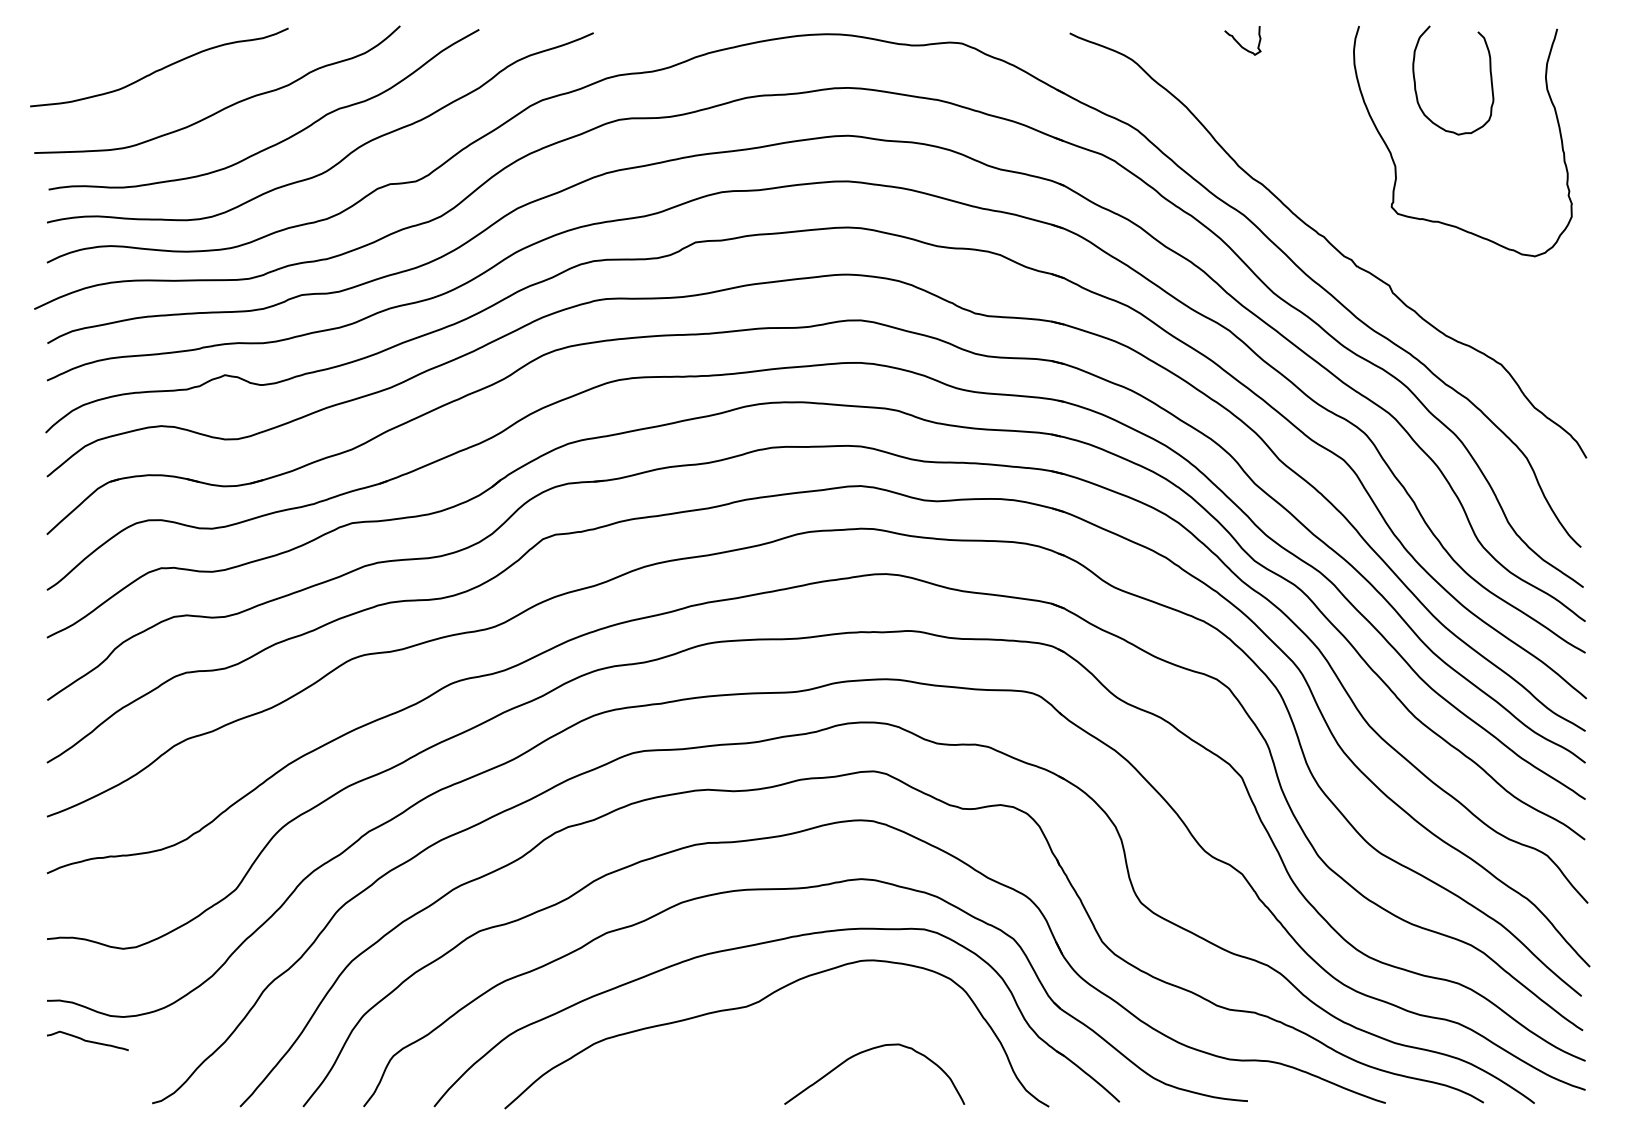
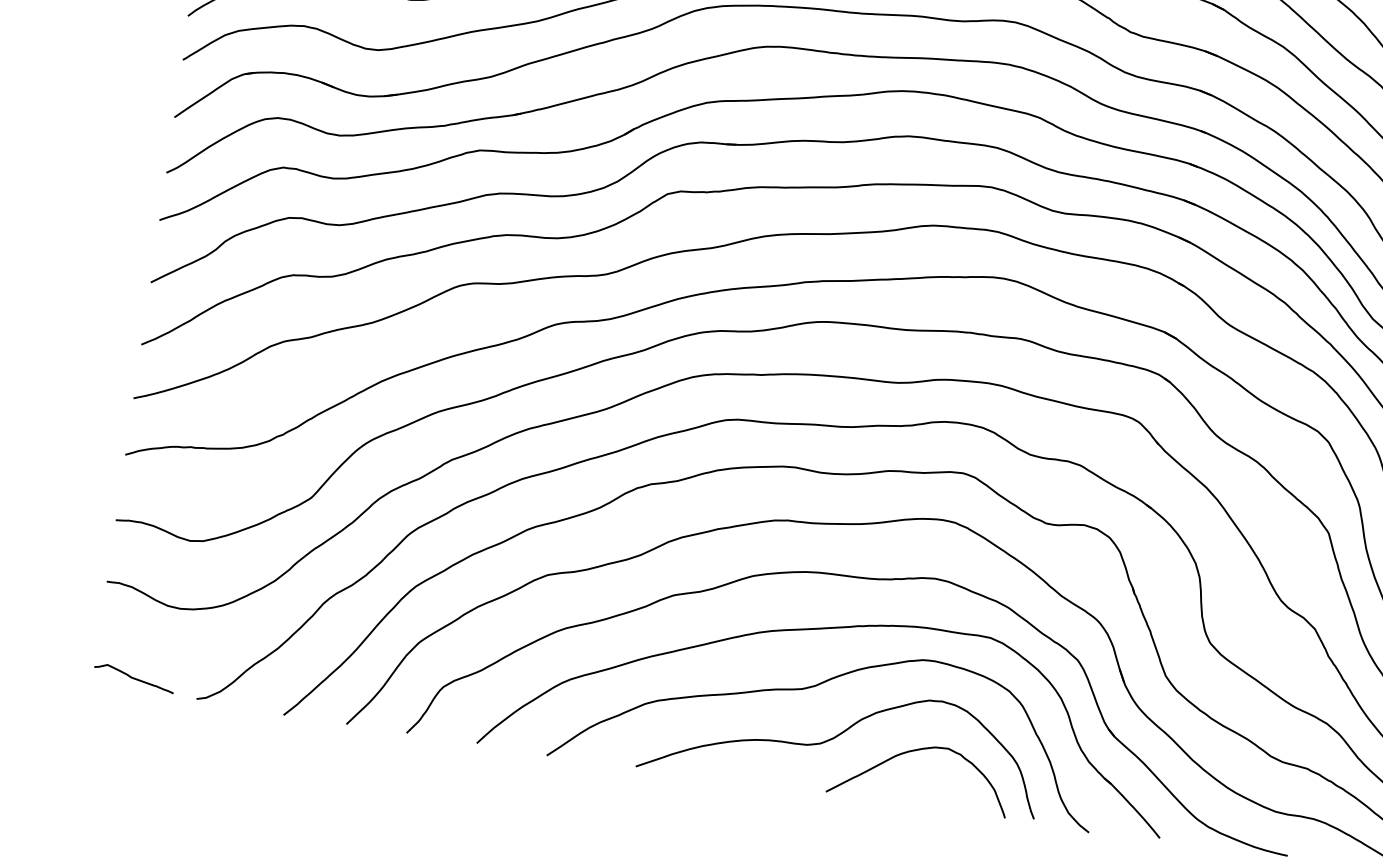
curve: (87, 1040) -> (133, 677), moved
curve: (789, 1047) -> (839, 735), added

